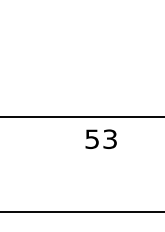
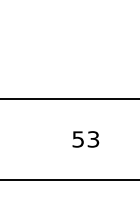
text: (100, 138) -> (85, 138), moved

